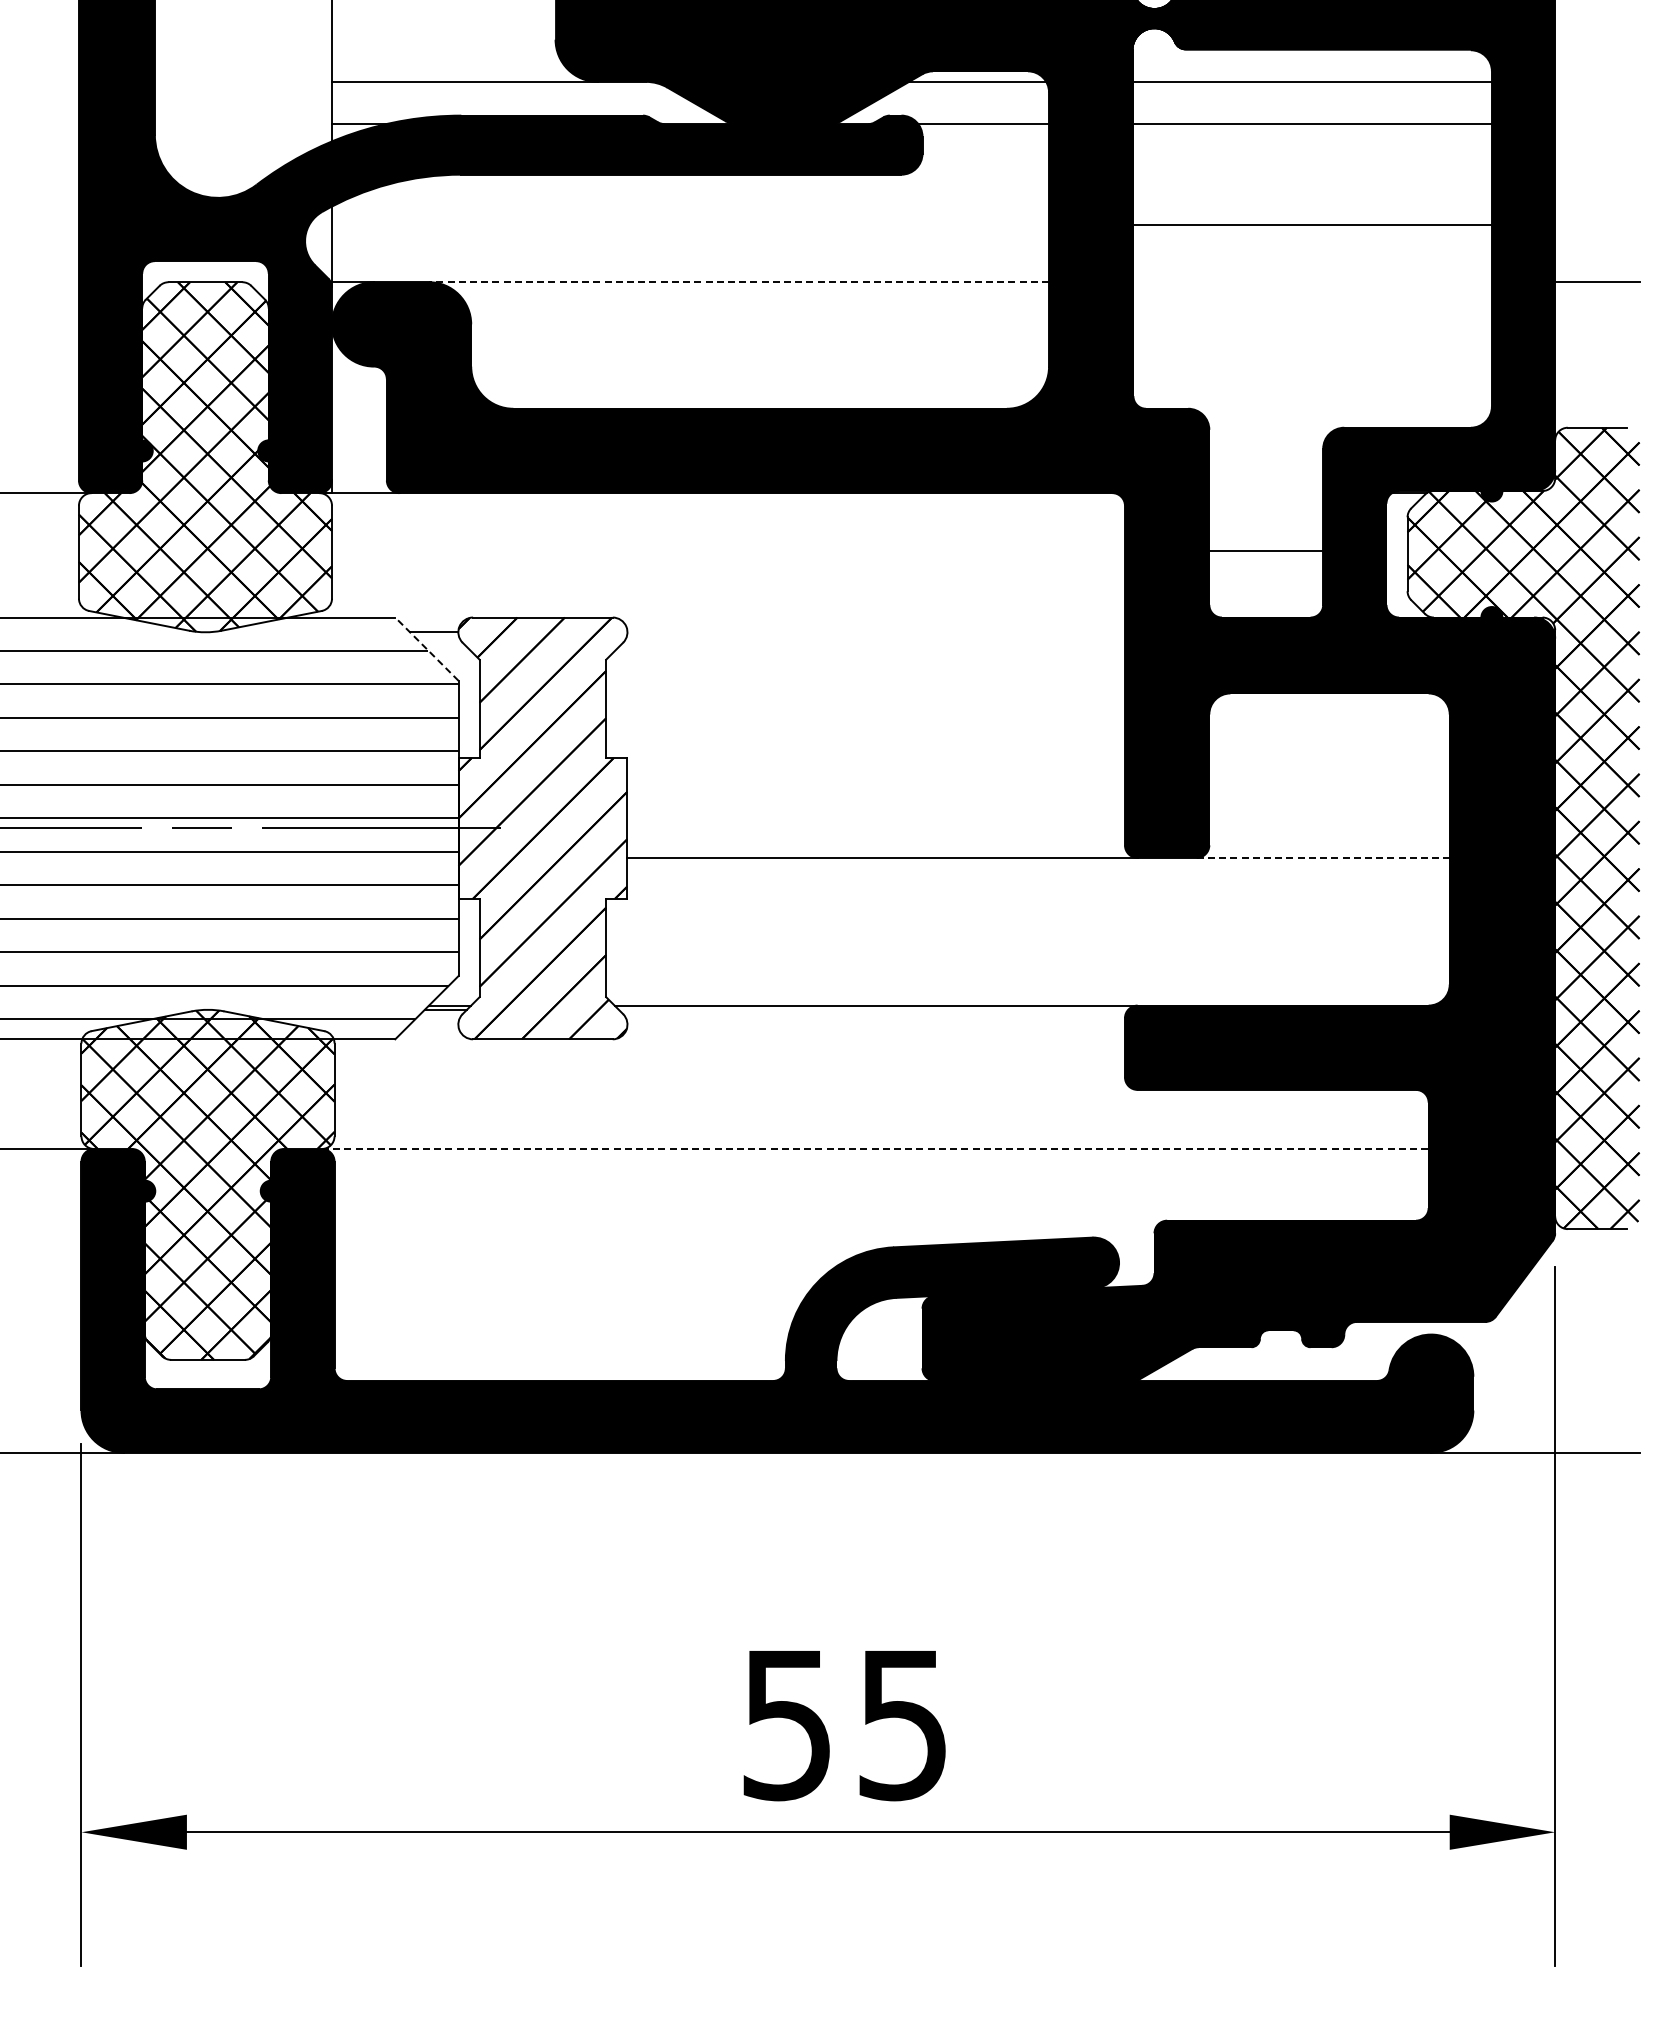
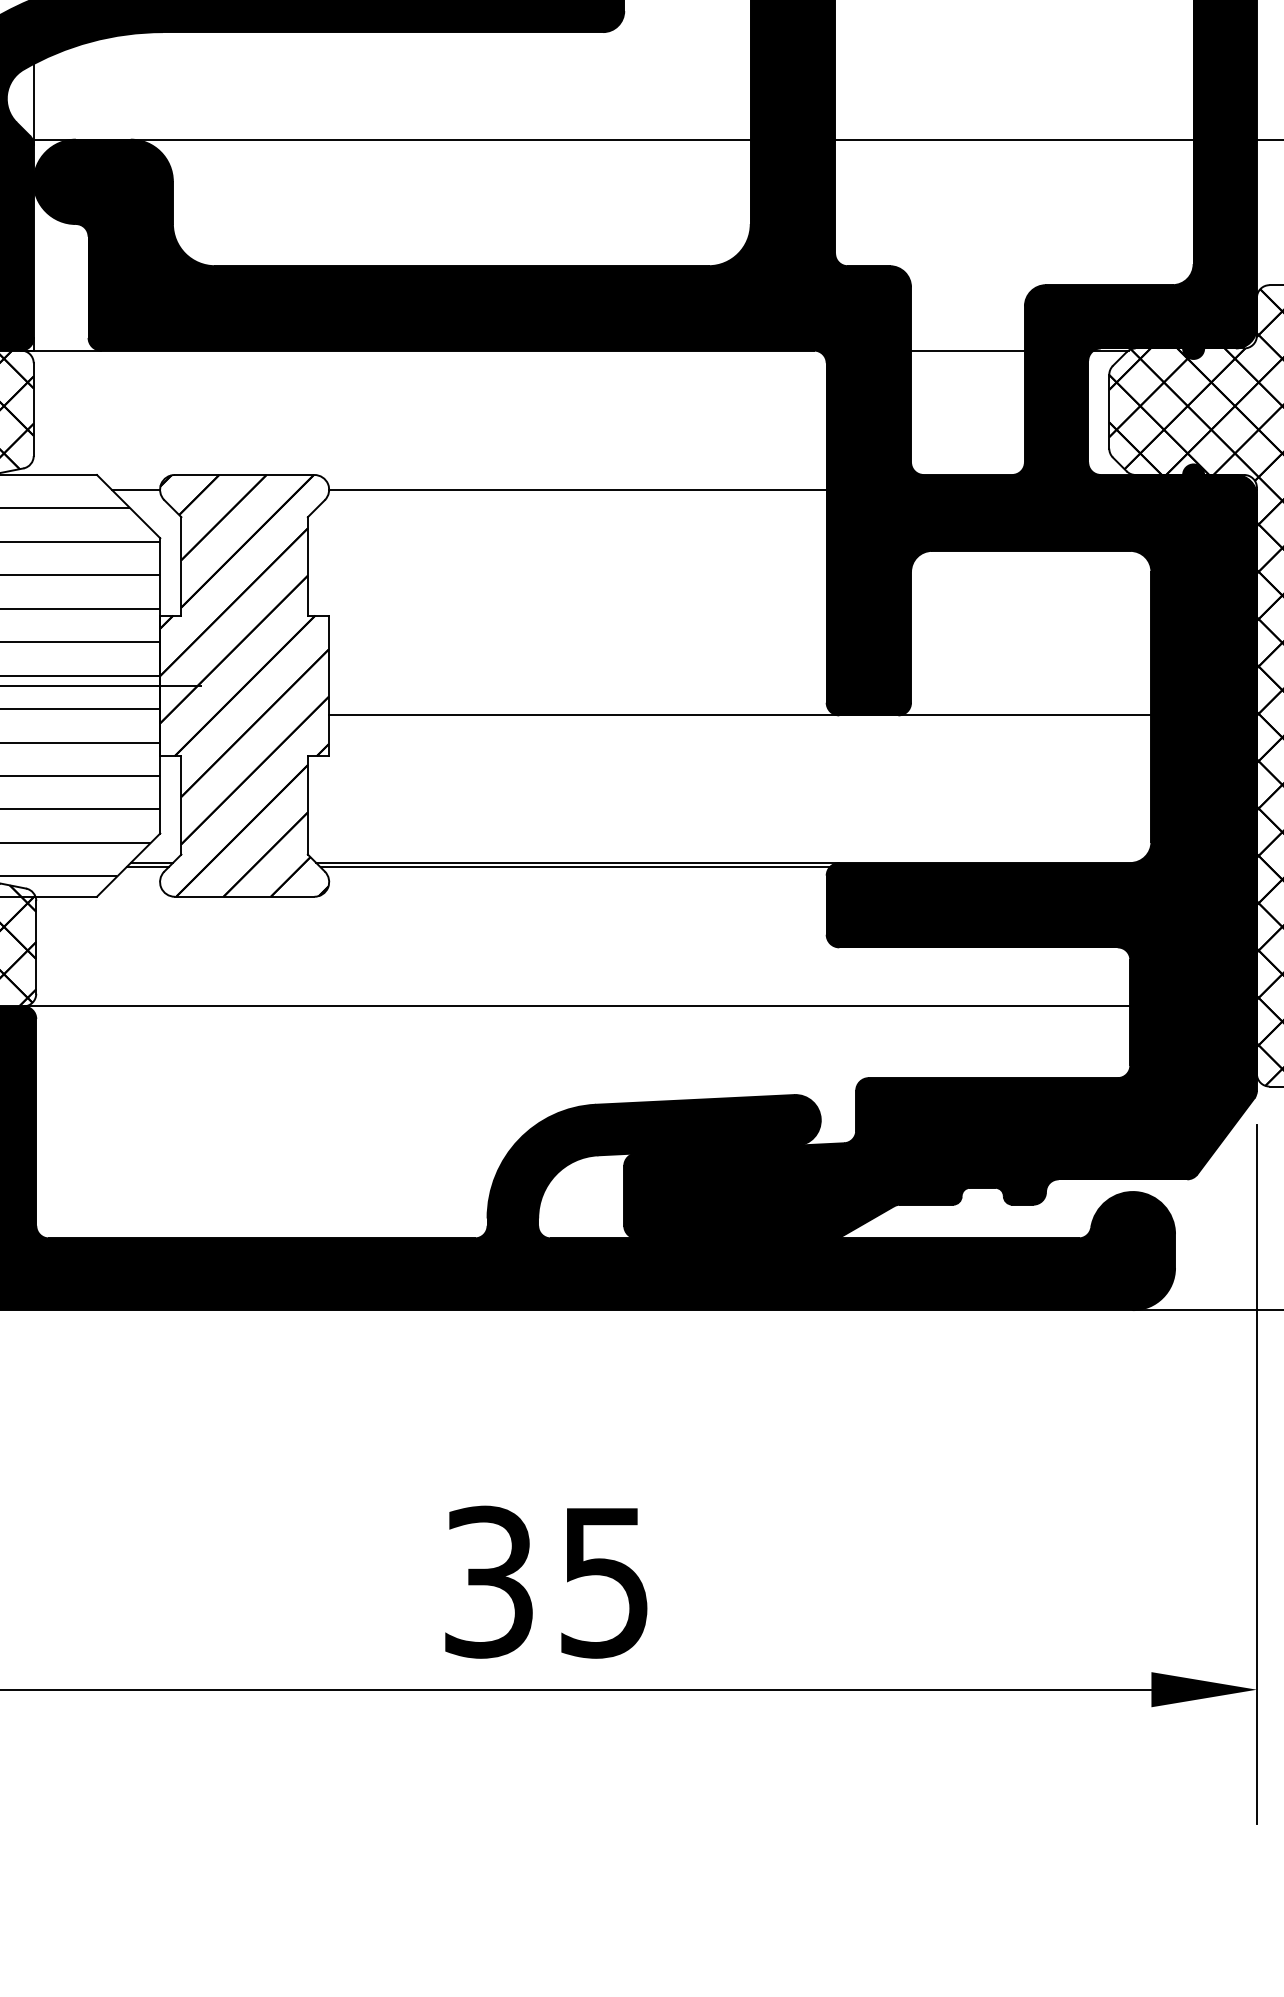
line: (1312, 225) -> (1014, 139), moved
line: (738, 282) -> (440, 139), dashed -> solid
line: (1266, 551) -> (968, 350), moved
line: (875, 632) -> (577, 489), added
line: (426, 649) -> (128, 506), dashed -> solid
line: (1323, 857) -> (1025, 714), dashed -> solid
line: (873, 1009) -> (575, 866), added
line: (875, 1148) -> (577, 1005), dashed -> solid
text: (787, 1724) -> (489, 1581), 55 -> 35

